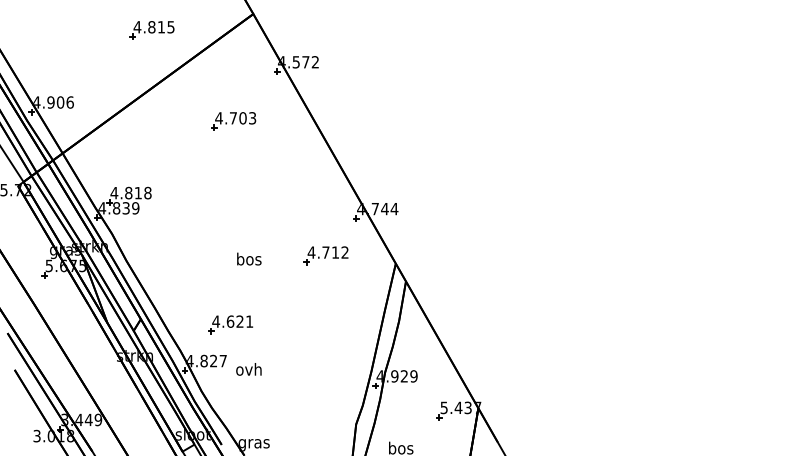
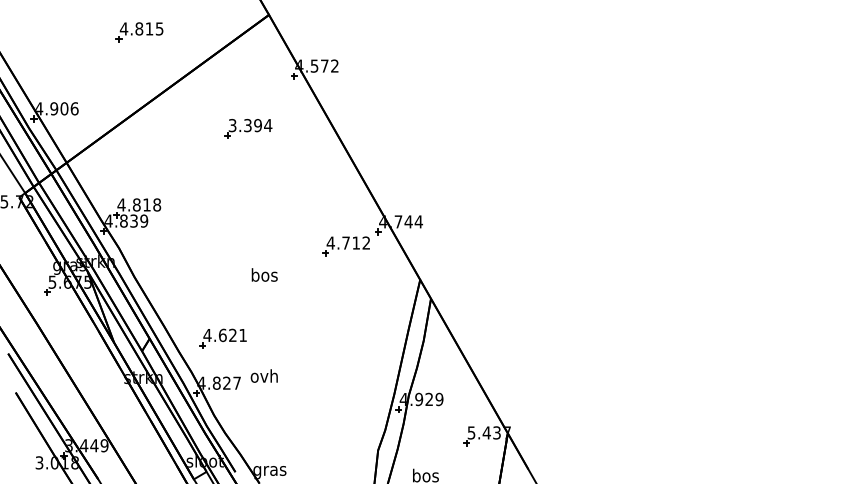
part: (152, 30) -> (139, 32), moved
text: (235, 118) -> (250, 125), 4.703 -> 3.394
part: (325, 255) -> (345, 246), moved
part: (230, 324) -> (222, 338), moved
text: (248, 368) -> (263, 375), moved

